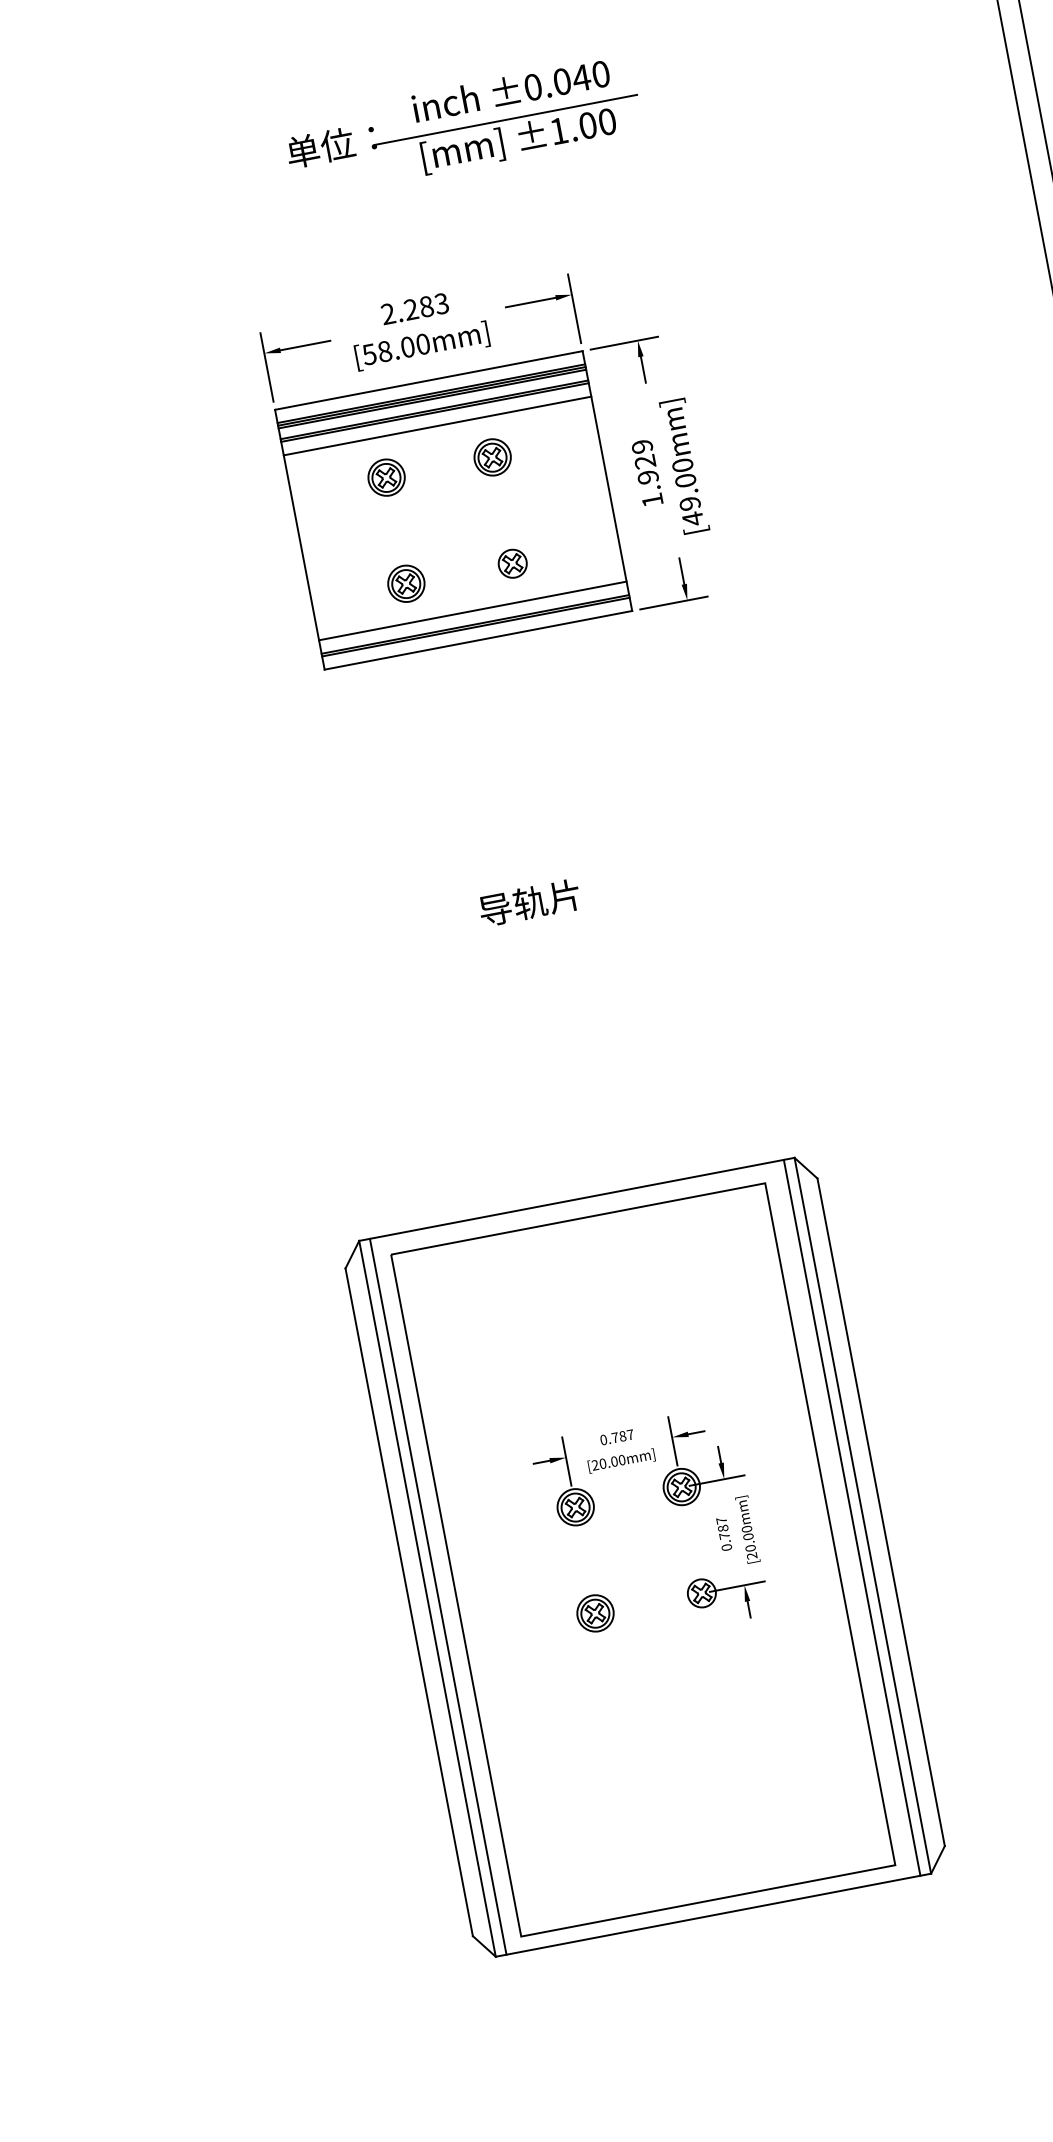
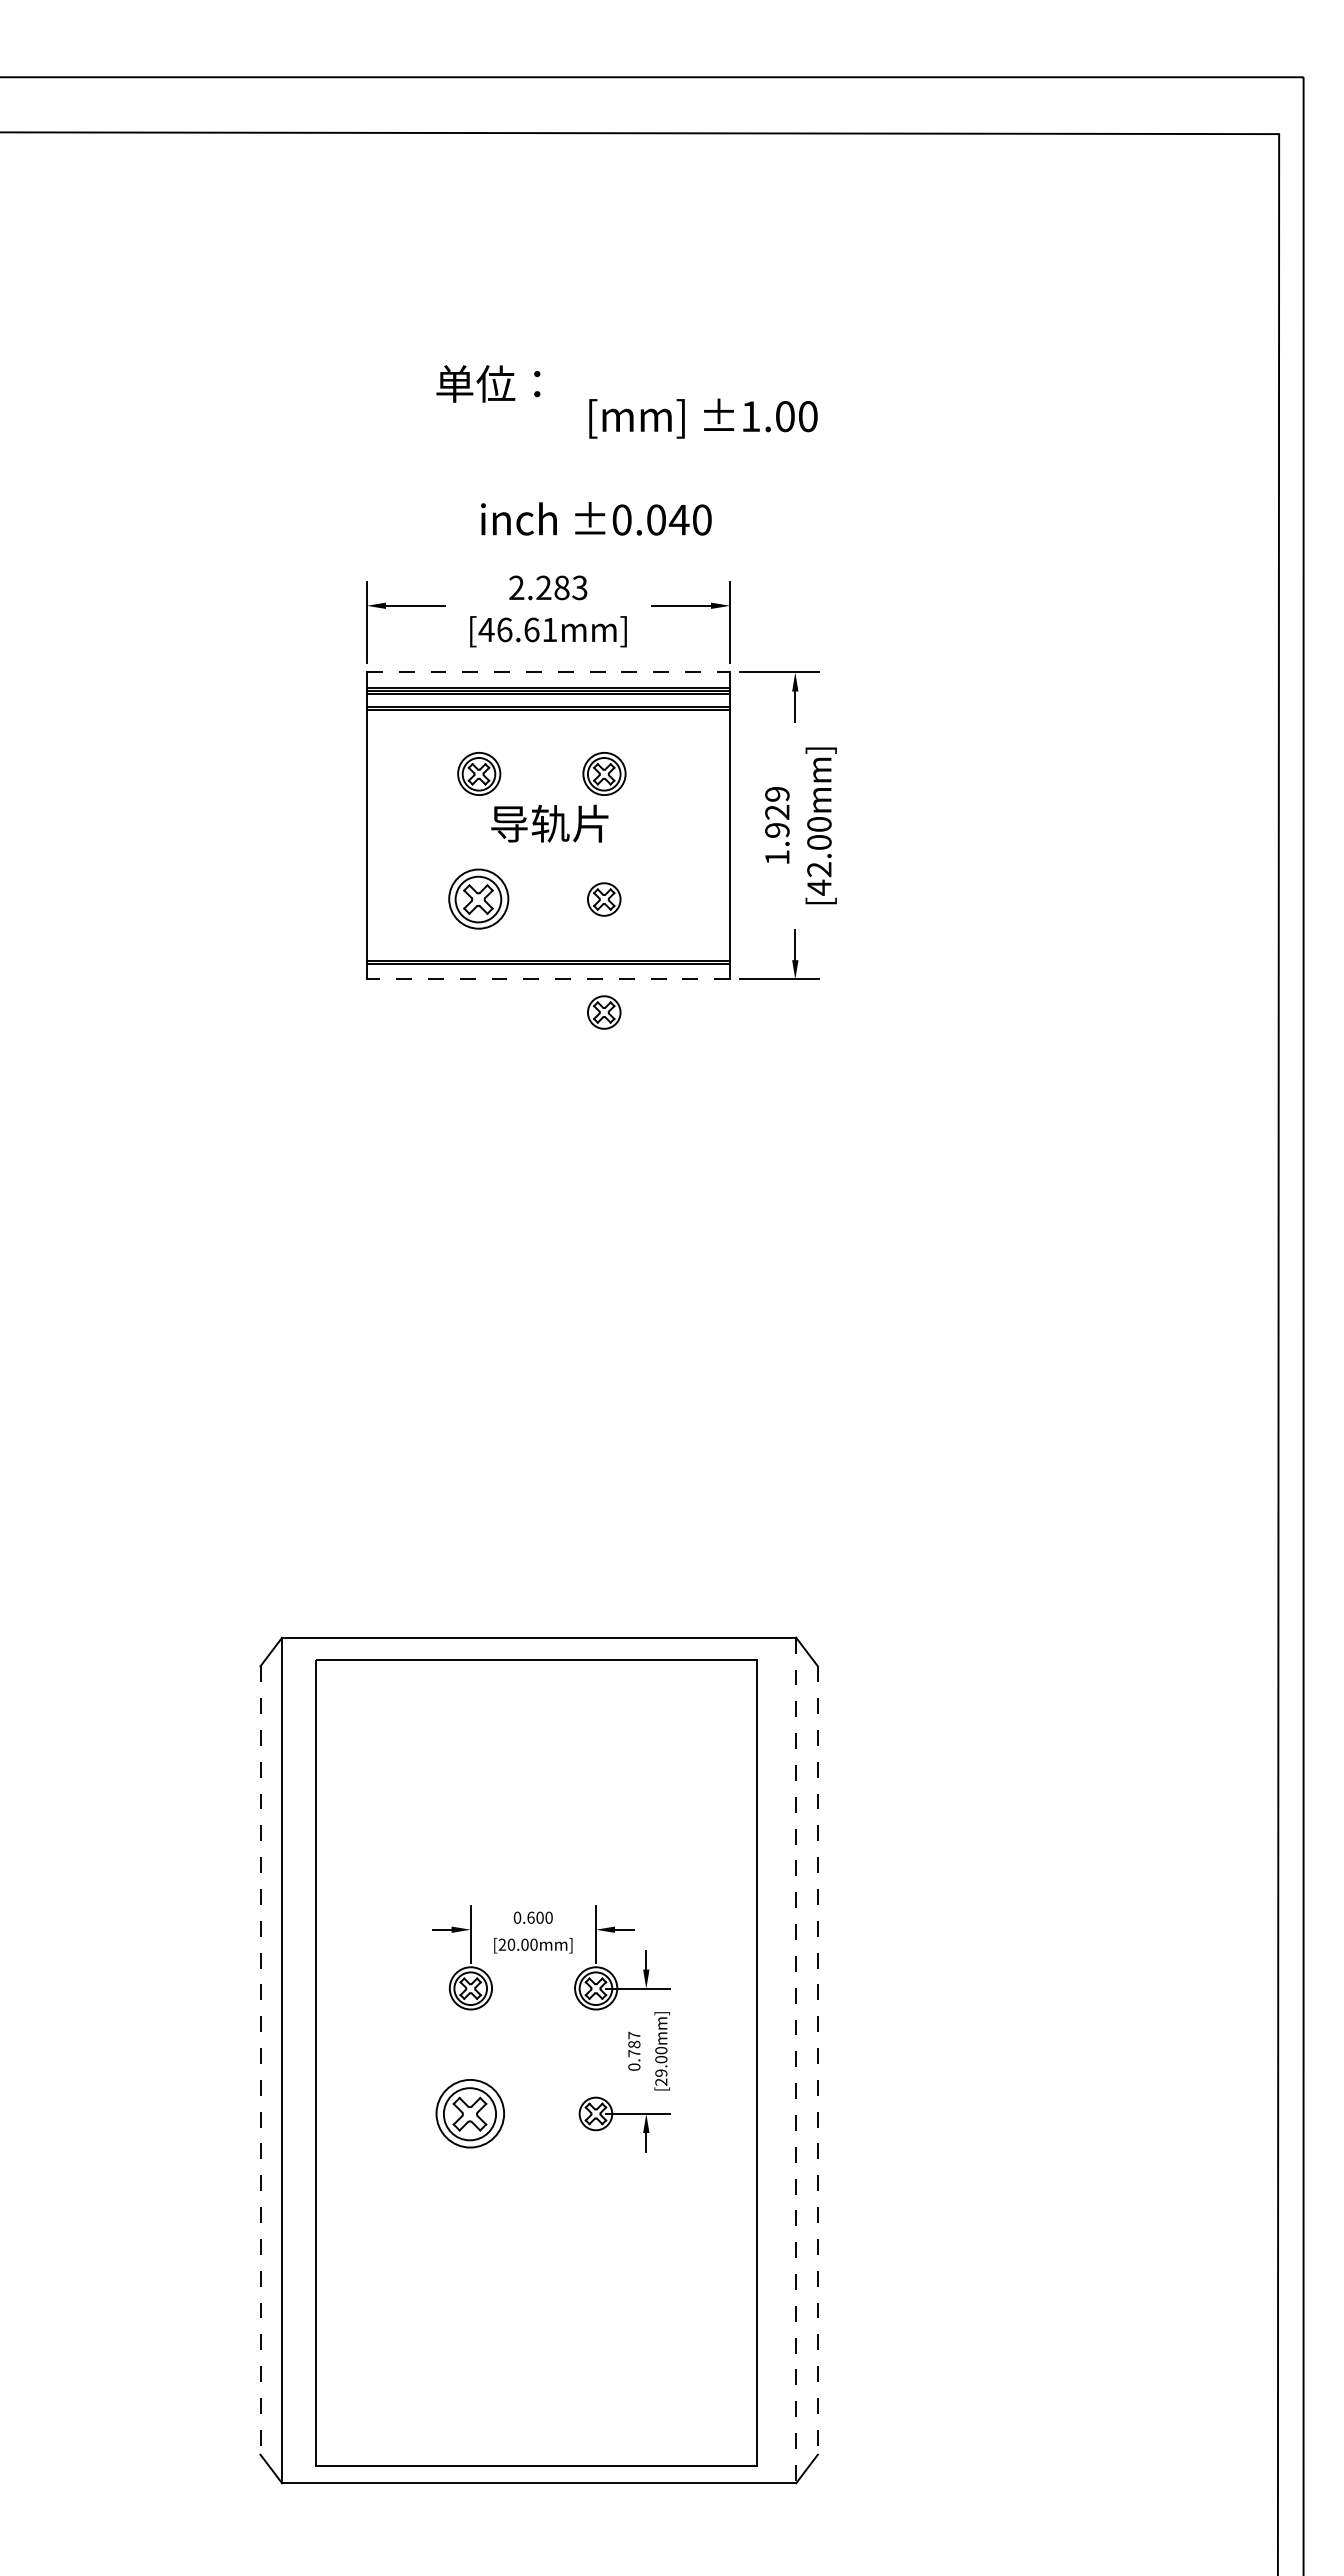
text: (511, 90) -> (596, 518), moved
line: (506, 120) -> (693, 392), removed
text: (395, 349) -> (517, 629), [58.00mm] -> [46.61mm]
line: (428, 380) -> (548, 672), solid -> dashed
line: (437, 426) -> (548, 726), removed
text: (690, 503) -> (819, 869), [49.00mm] -> [42.00mm]
part: (406, 584) -> (478, 899), size x1.4
line: (472, 610) -> (548, 944), removed
line: (478, 640) -> (548, 979), solid -> dashed
part: (531, 659) -> (604, 1012), added
text: (529, 902) -> (549, 823), moved
text: (622, 1436) -> (539, 1917), 0.787 -> 0.600
line: (880, 1513) -> (817, 2061), solid -> dashed
line: (863, 1515) -> (796, 2060), solid -> dashed
line: (852, 1517) -> (783, 2060), removed
text: (750, 1547) -> (661, 2072), [20.00mm] -> [29.00mm]
line: (437, 1596) -> (294, 2060), removed
line: (409, 1603) -> (260, 2061), solid -> dashed
part: (595, 1613) -> (470, 2113), size x1.6

